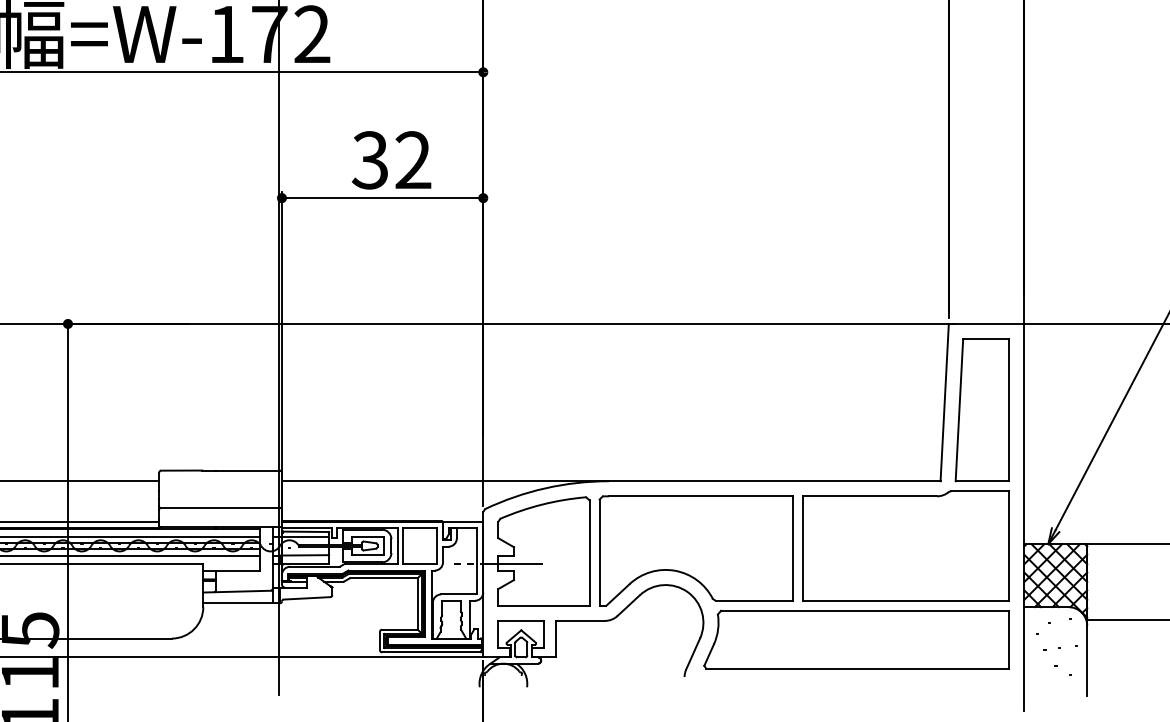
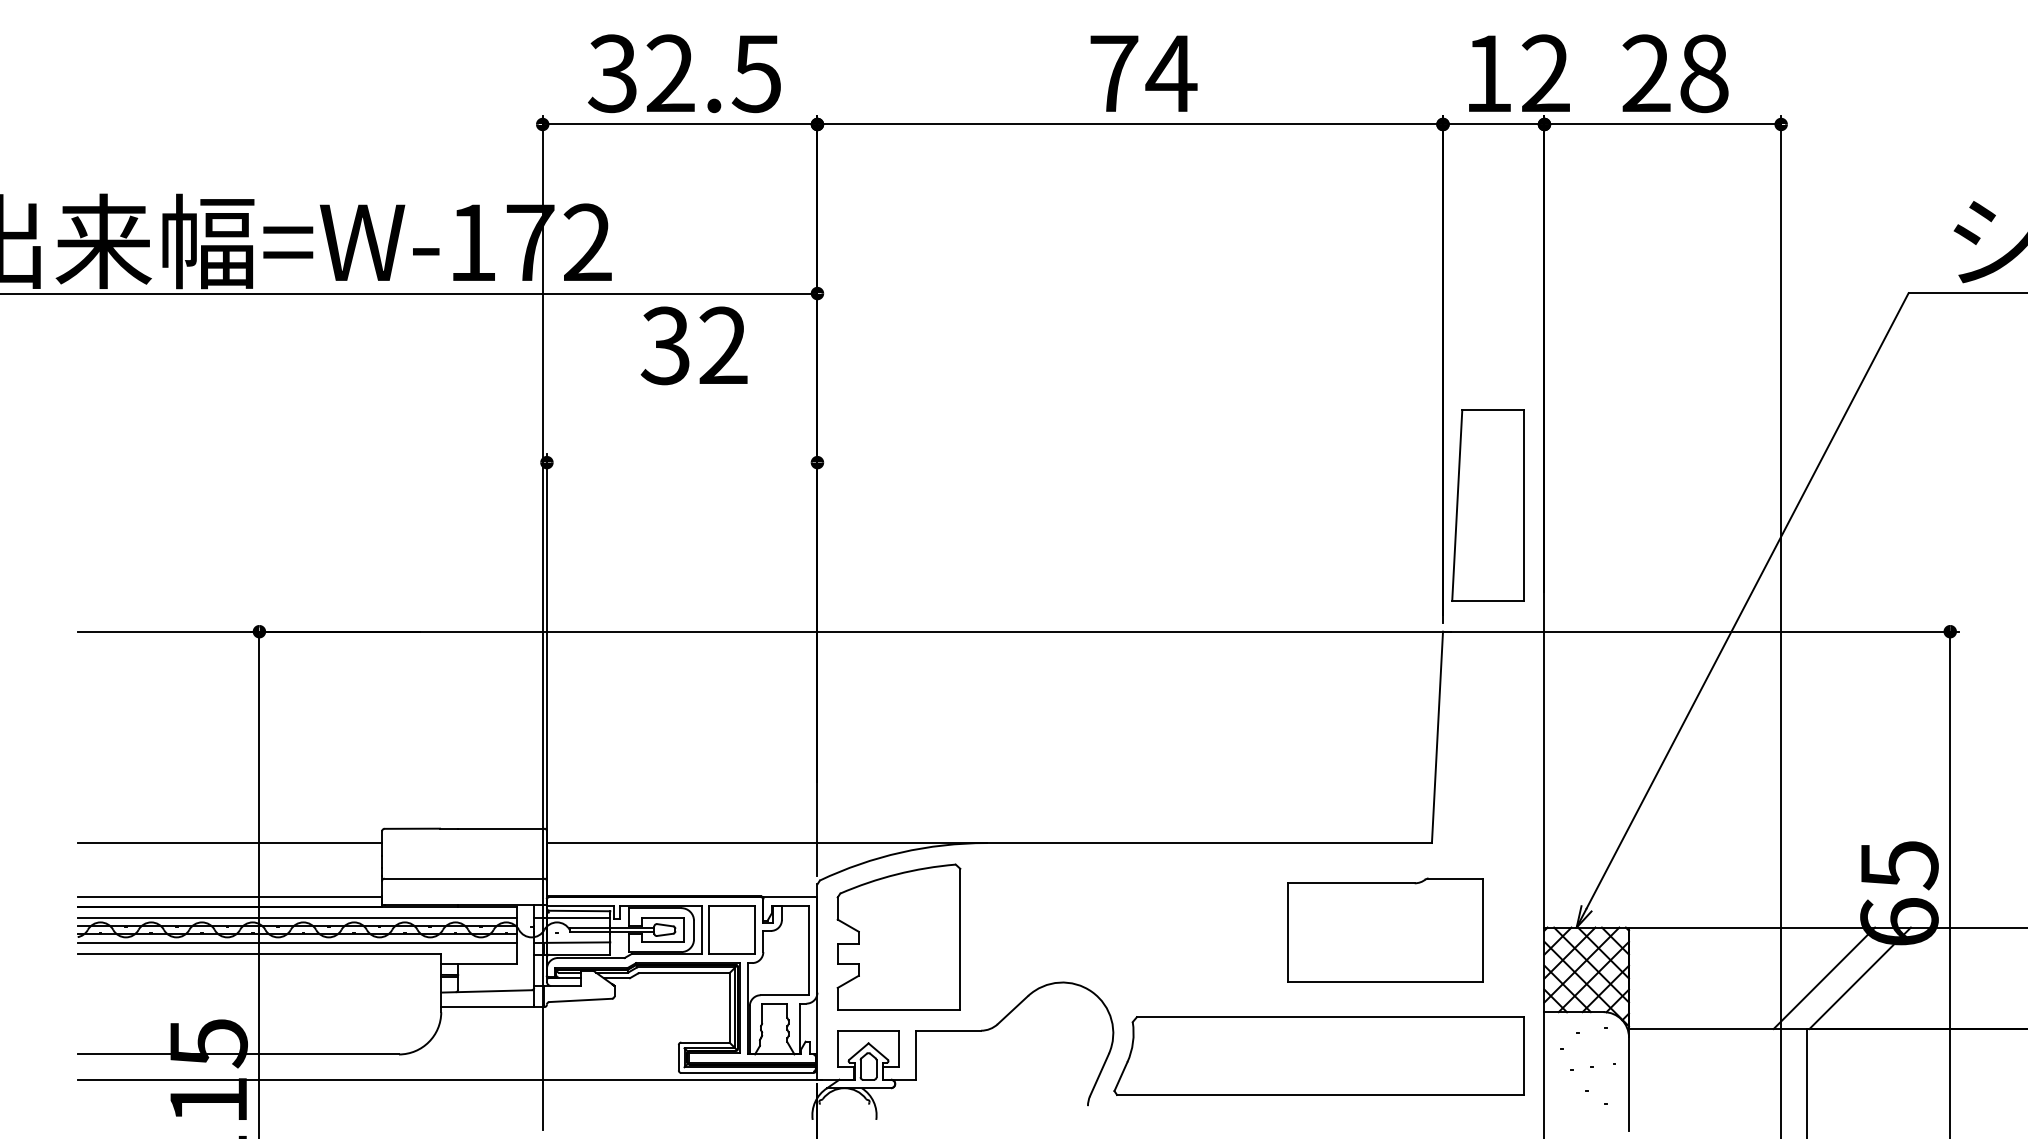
text: (391, 160) -> (693, 345), moved
line: (382, 198) -> (681, 462), removed
part: (981, 410) -> (1487, 505), moved
part: (906, 545) -> (1385, 929), size x0.7
part: (695, 550) -> (1102, 936), removed
line: (498, 563) -> (837, 953), removed

